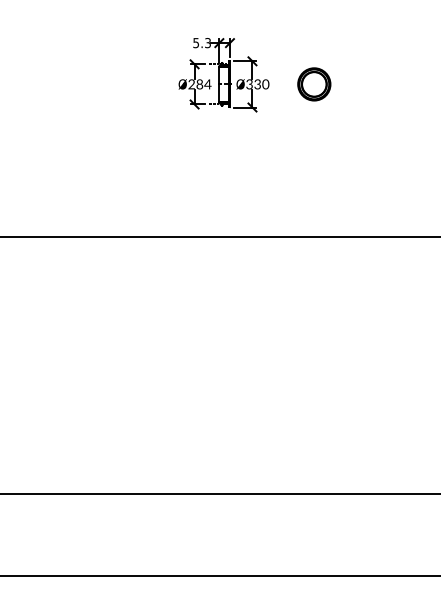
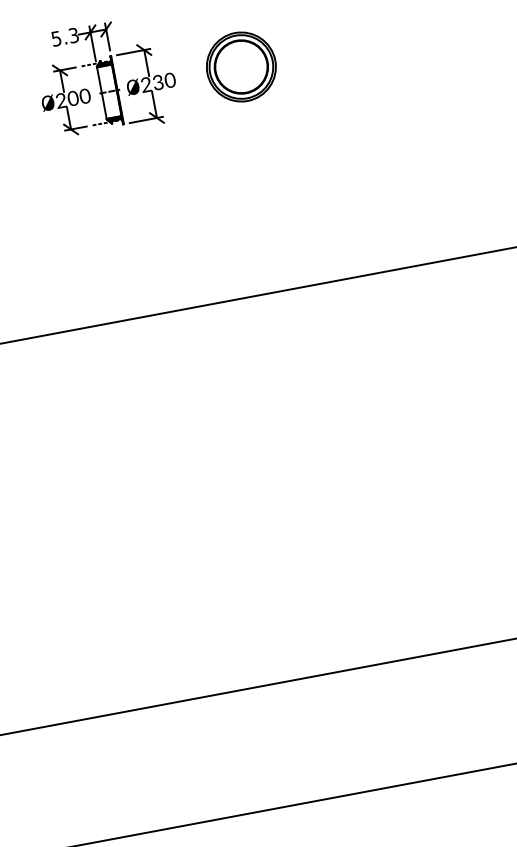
text: (203, 84) -> (78, 97), 284 -> 200
part: (314, 84) -> (241, 67), size x1.43
text: (249, 86) -> (146, 87), 330 -> 230

